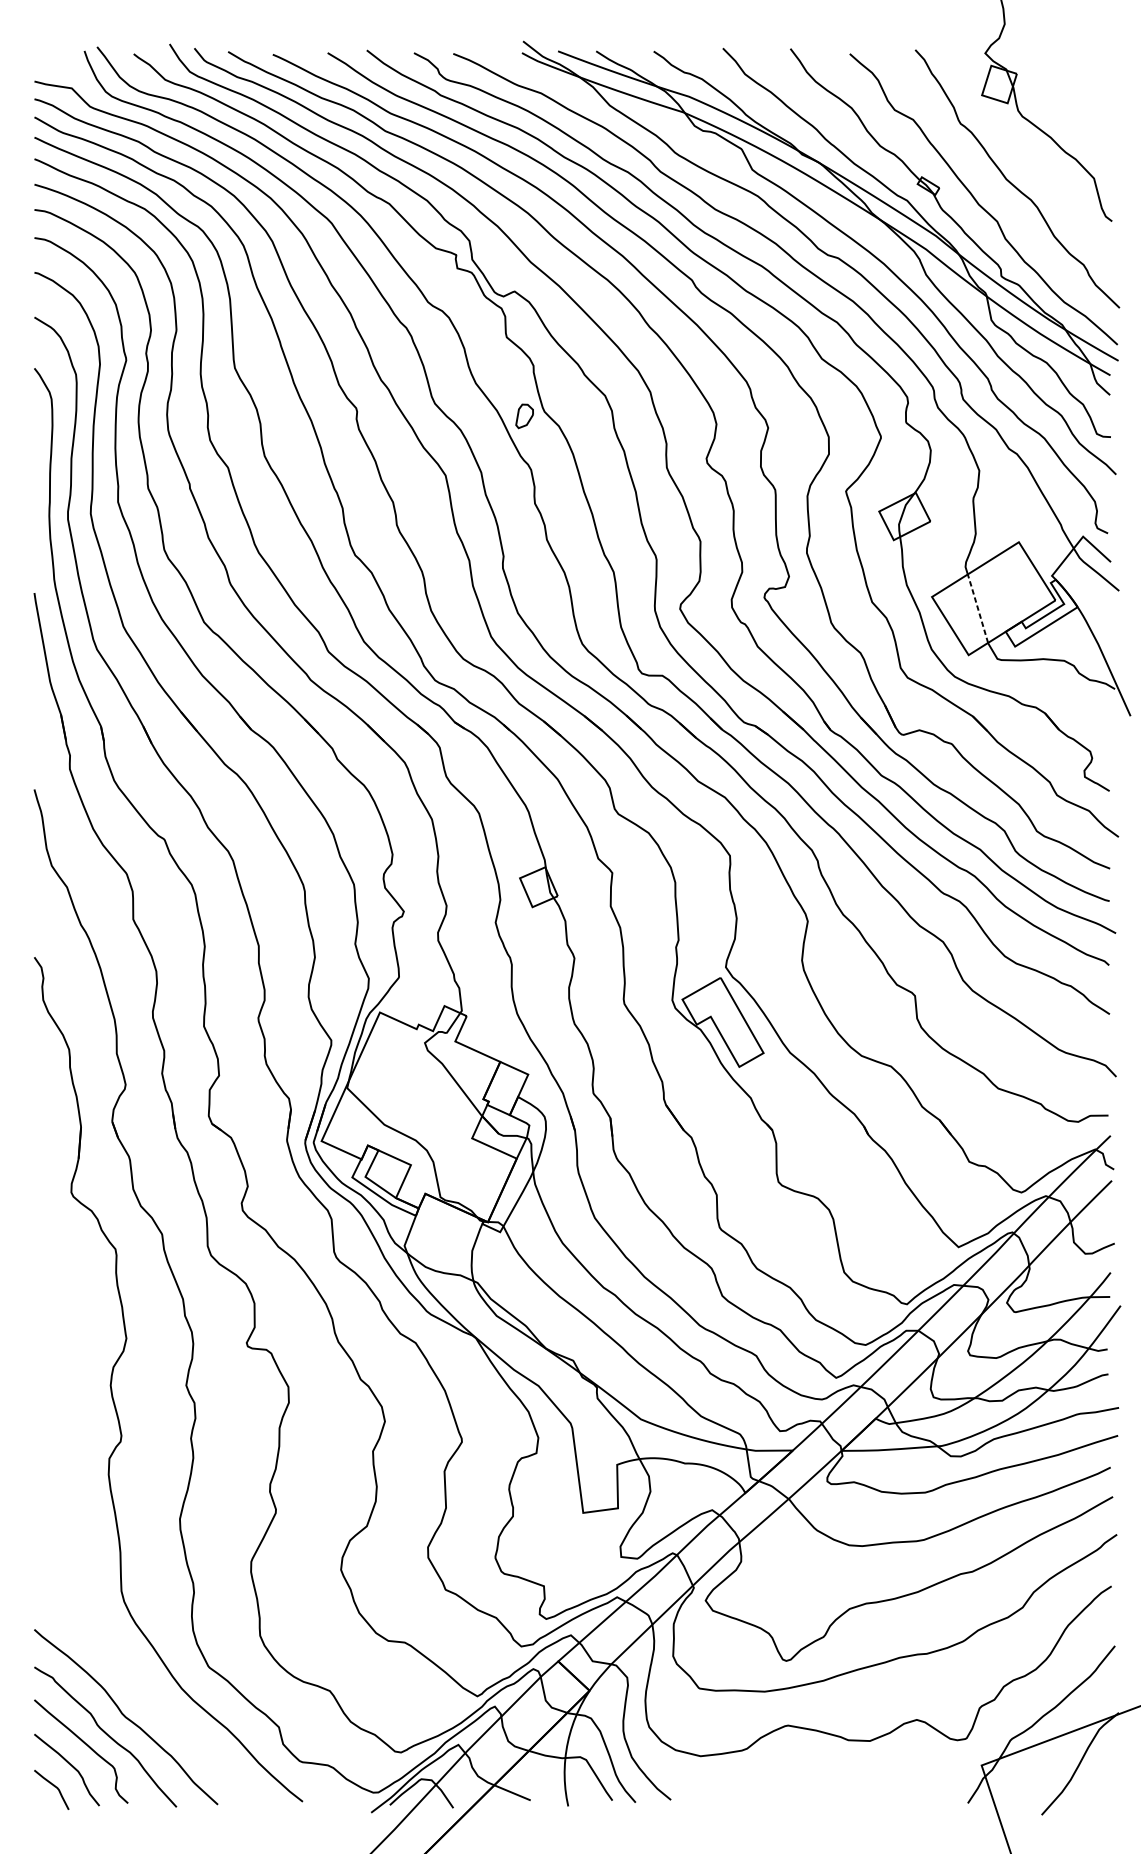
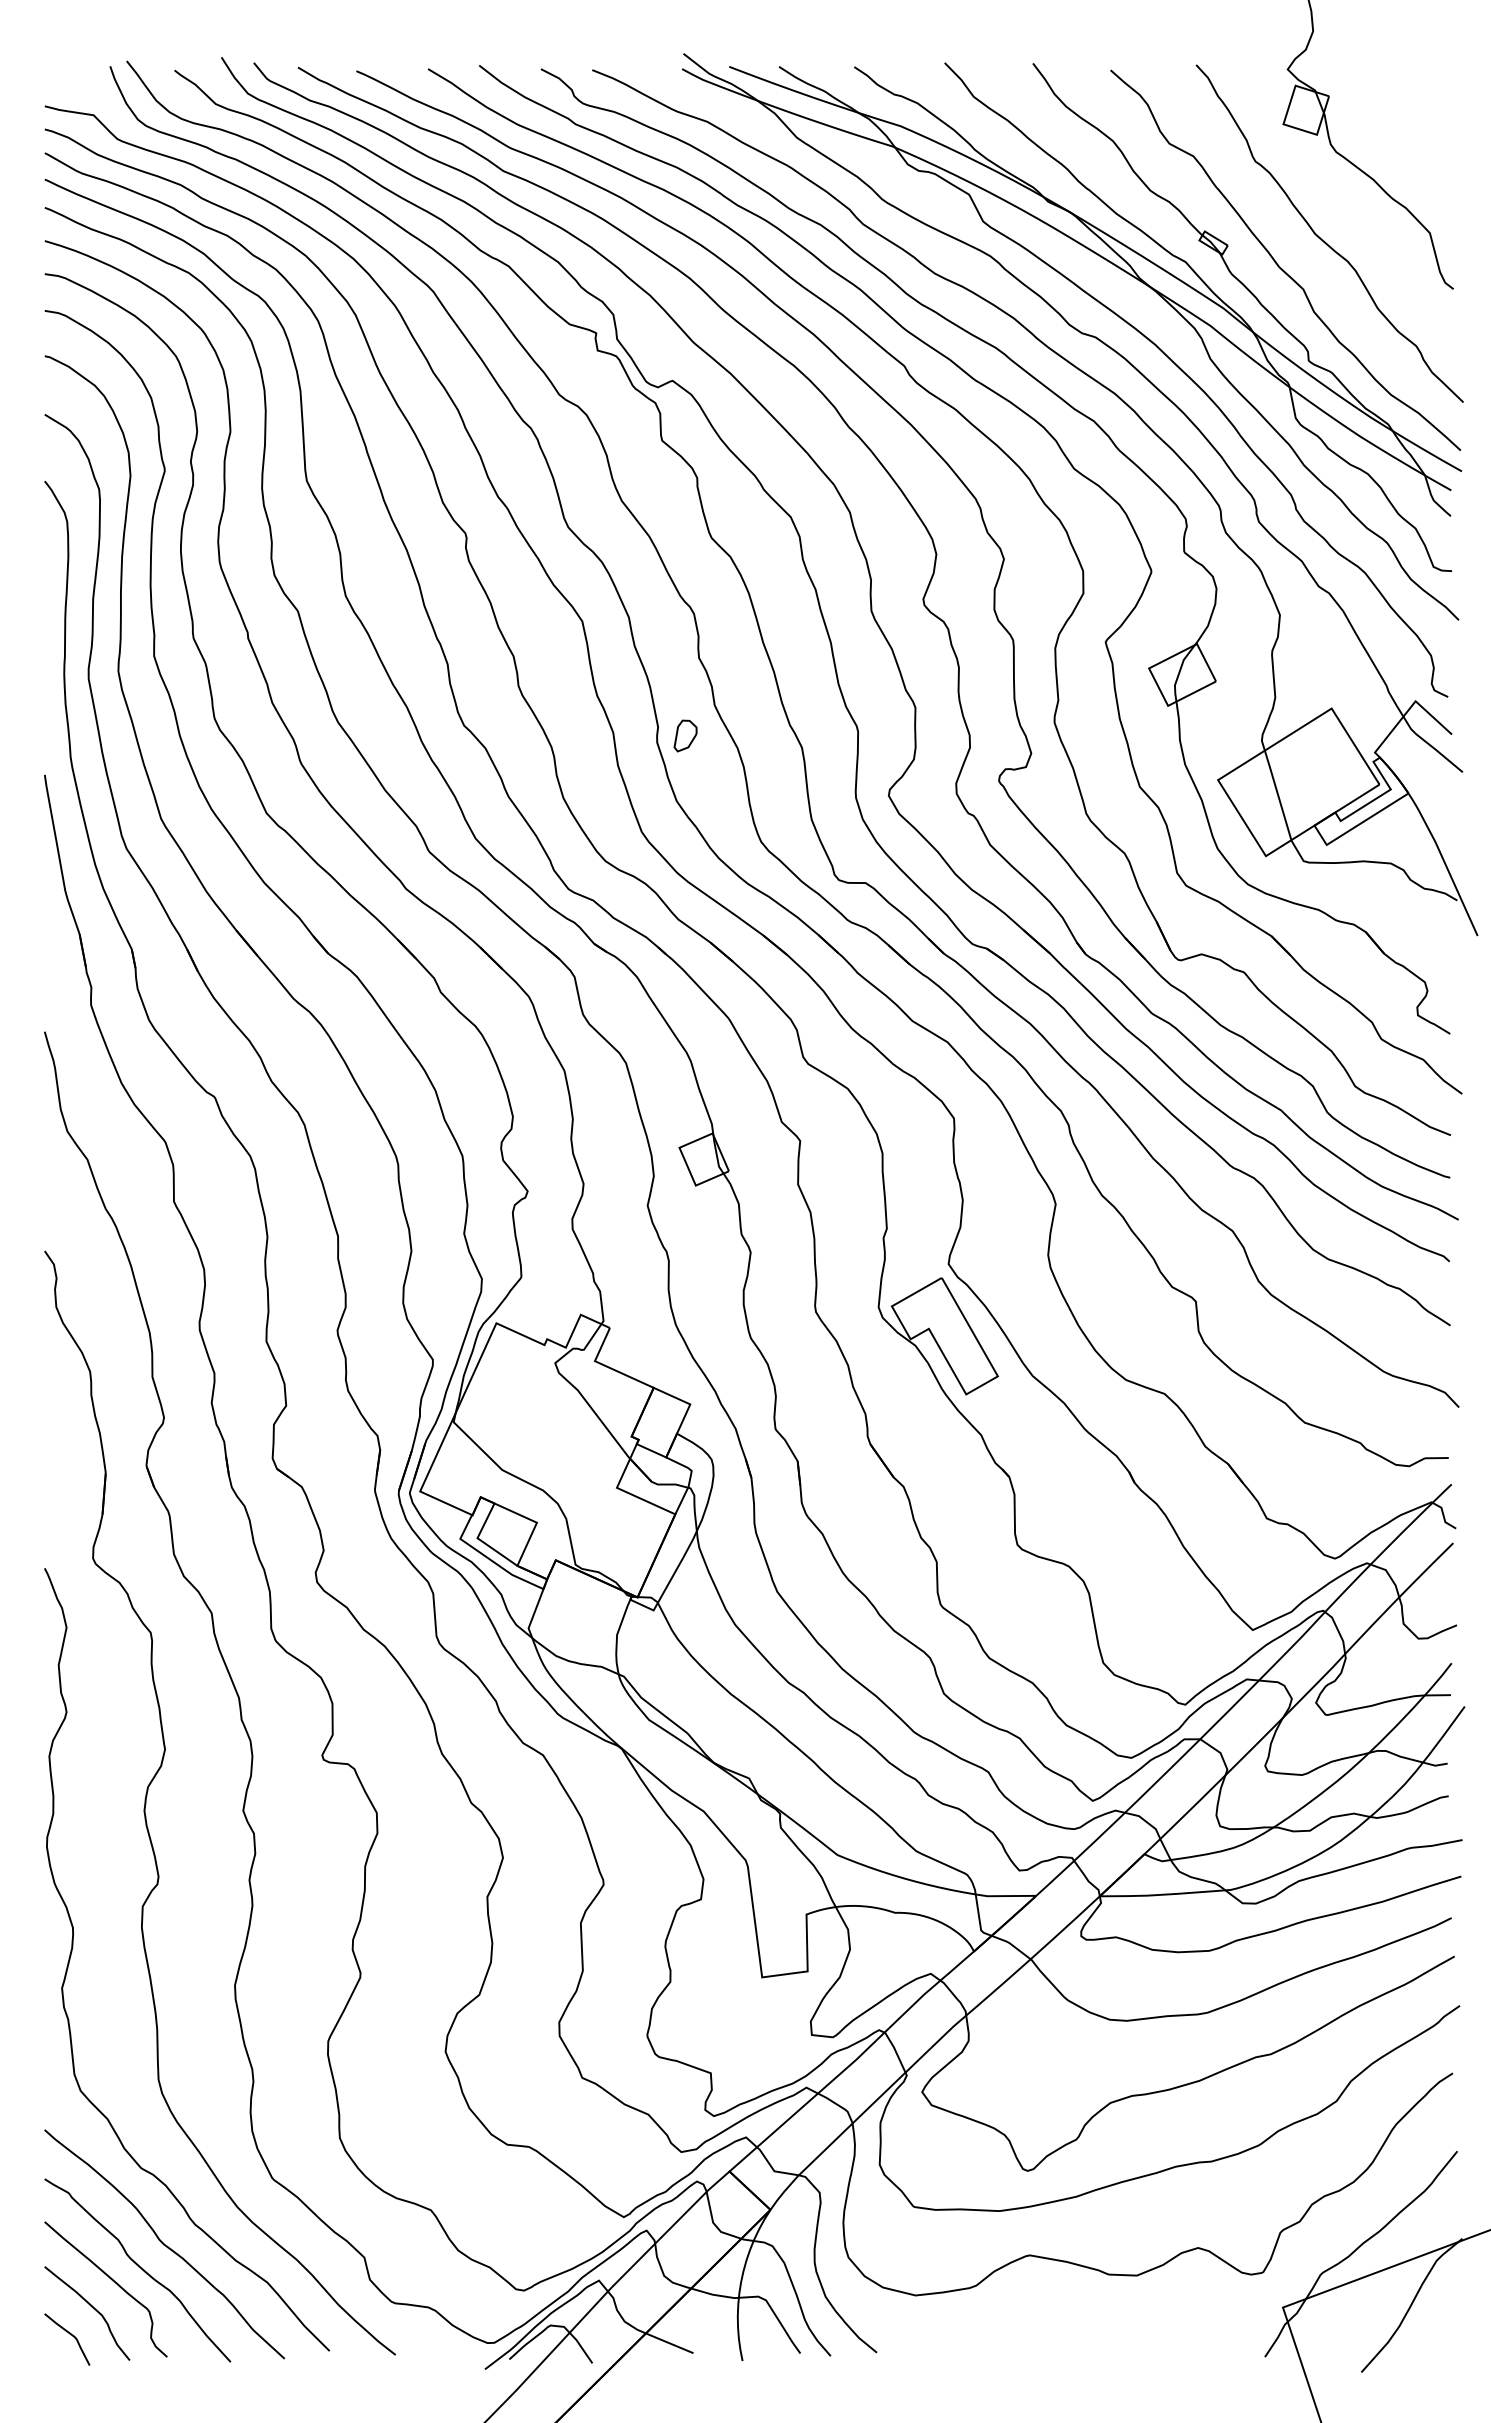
part: (524, 415) -> (685, 735), moved
line: (977, 607) -> (1277, 794), dashed -> solid
curve: (56, 1490) -> (73, 1947), added

